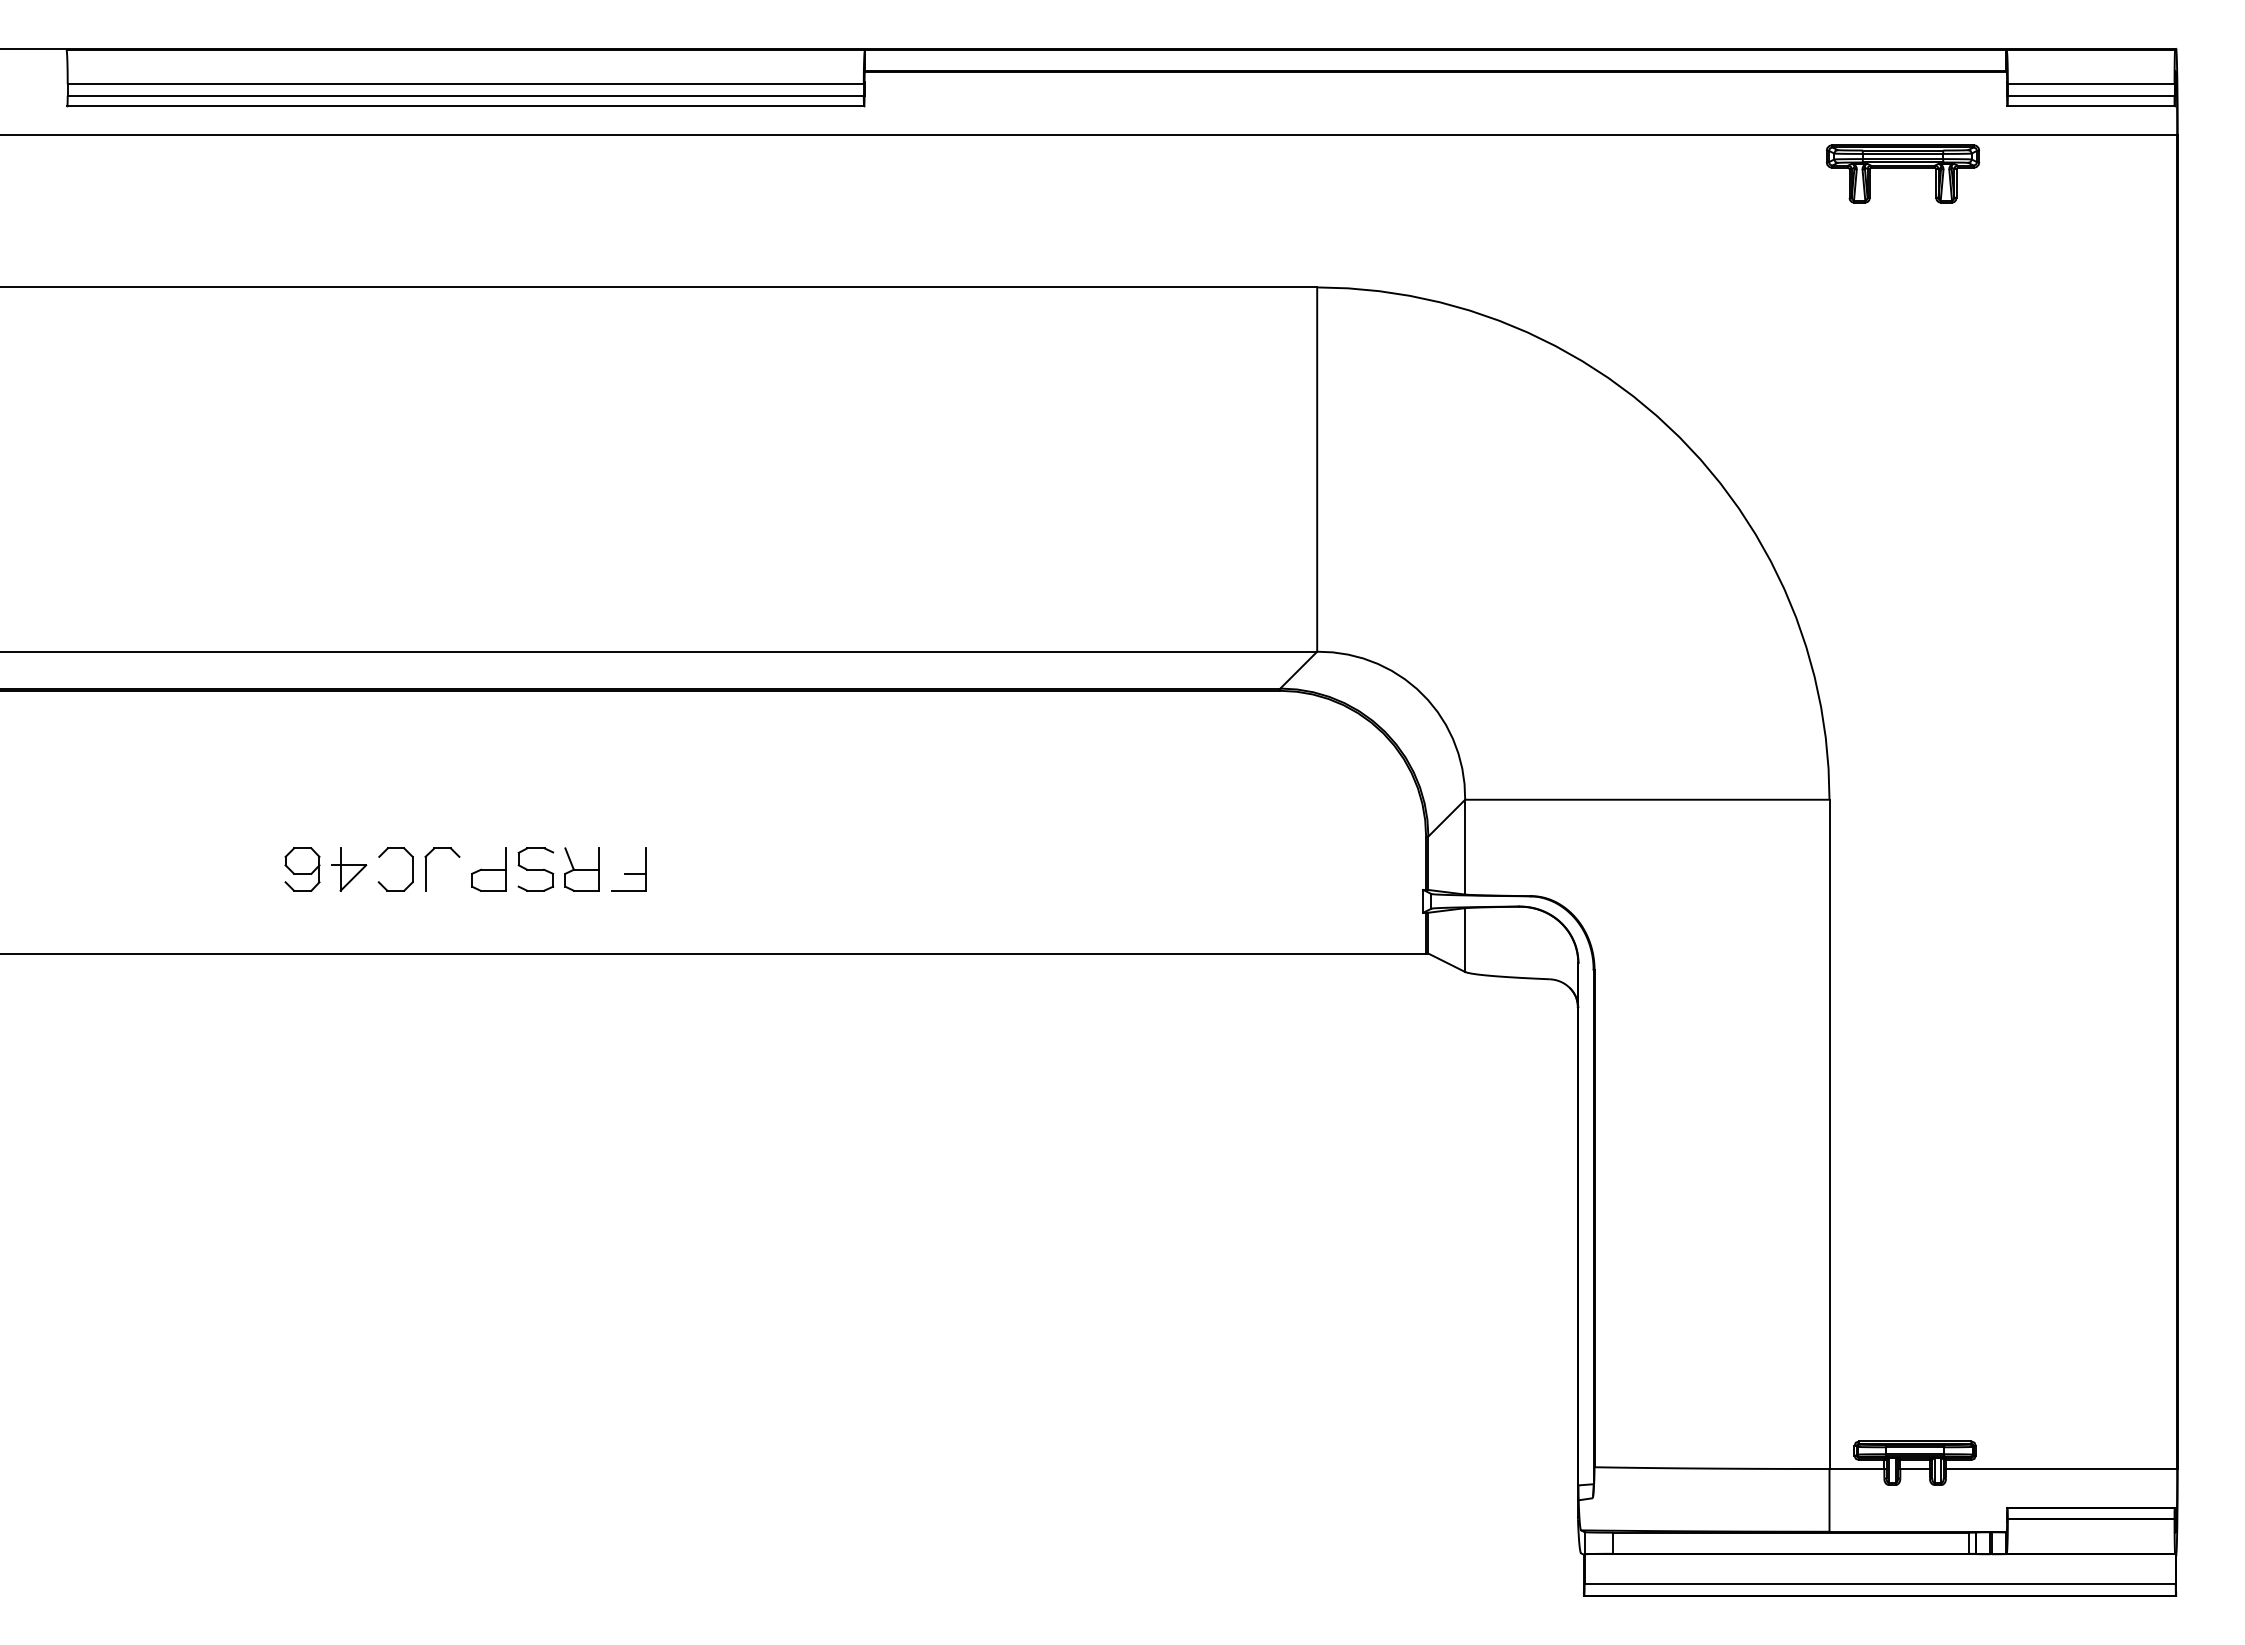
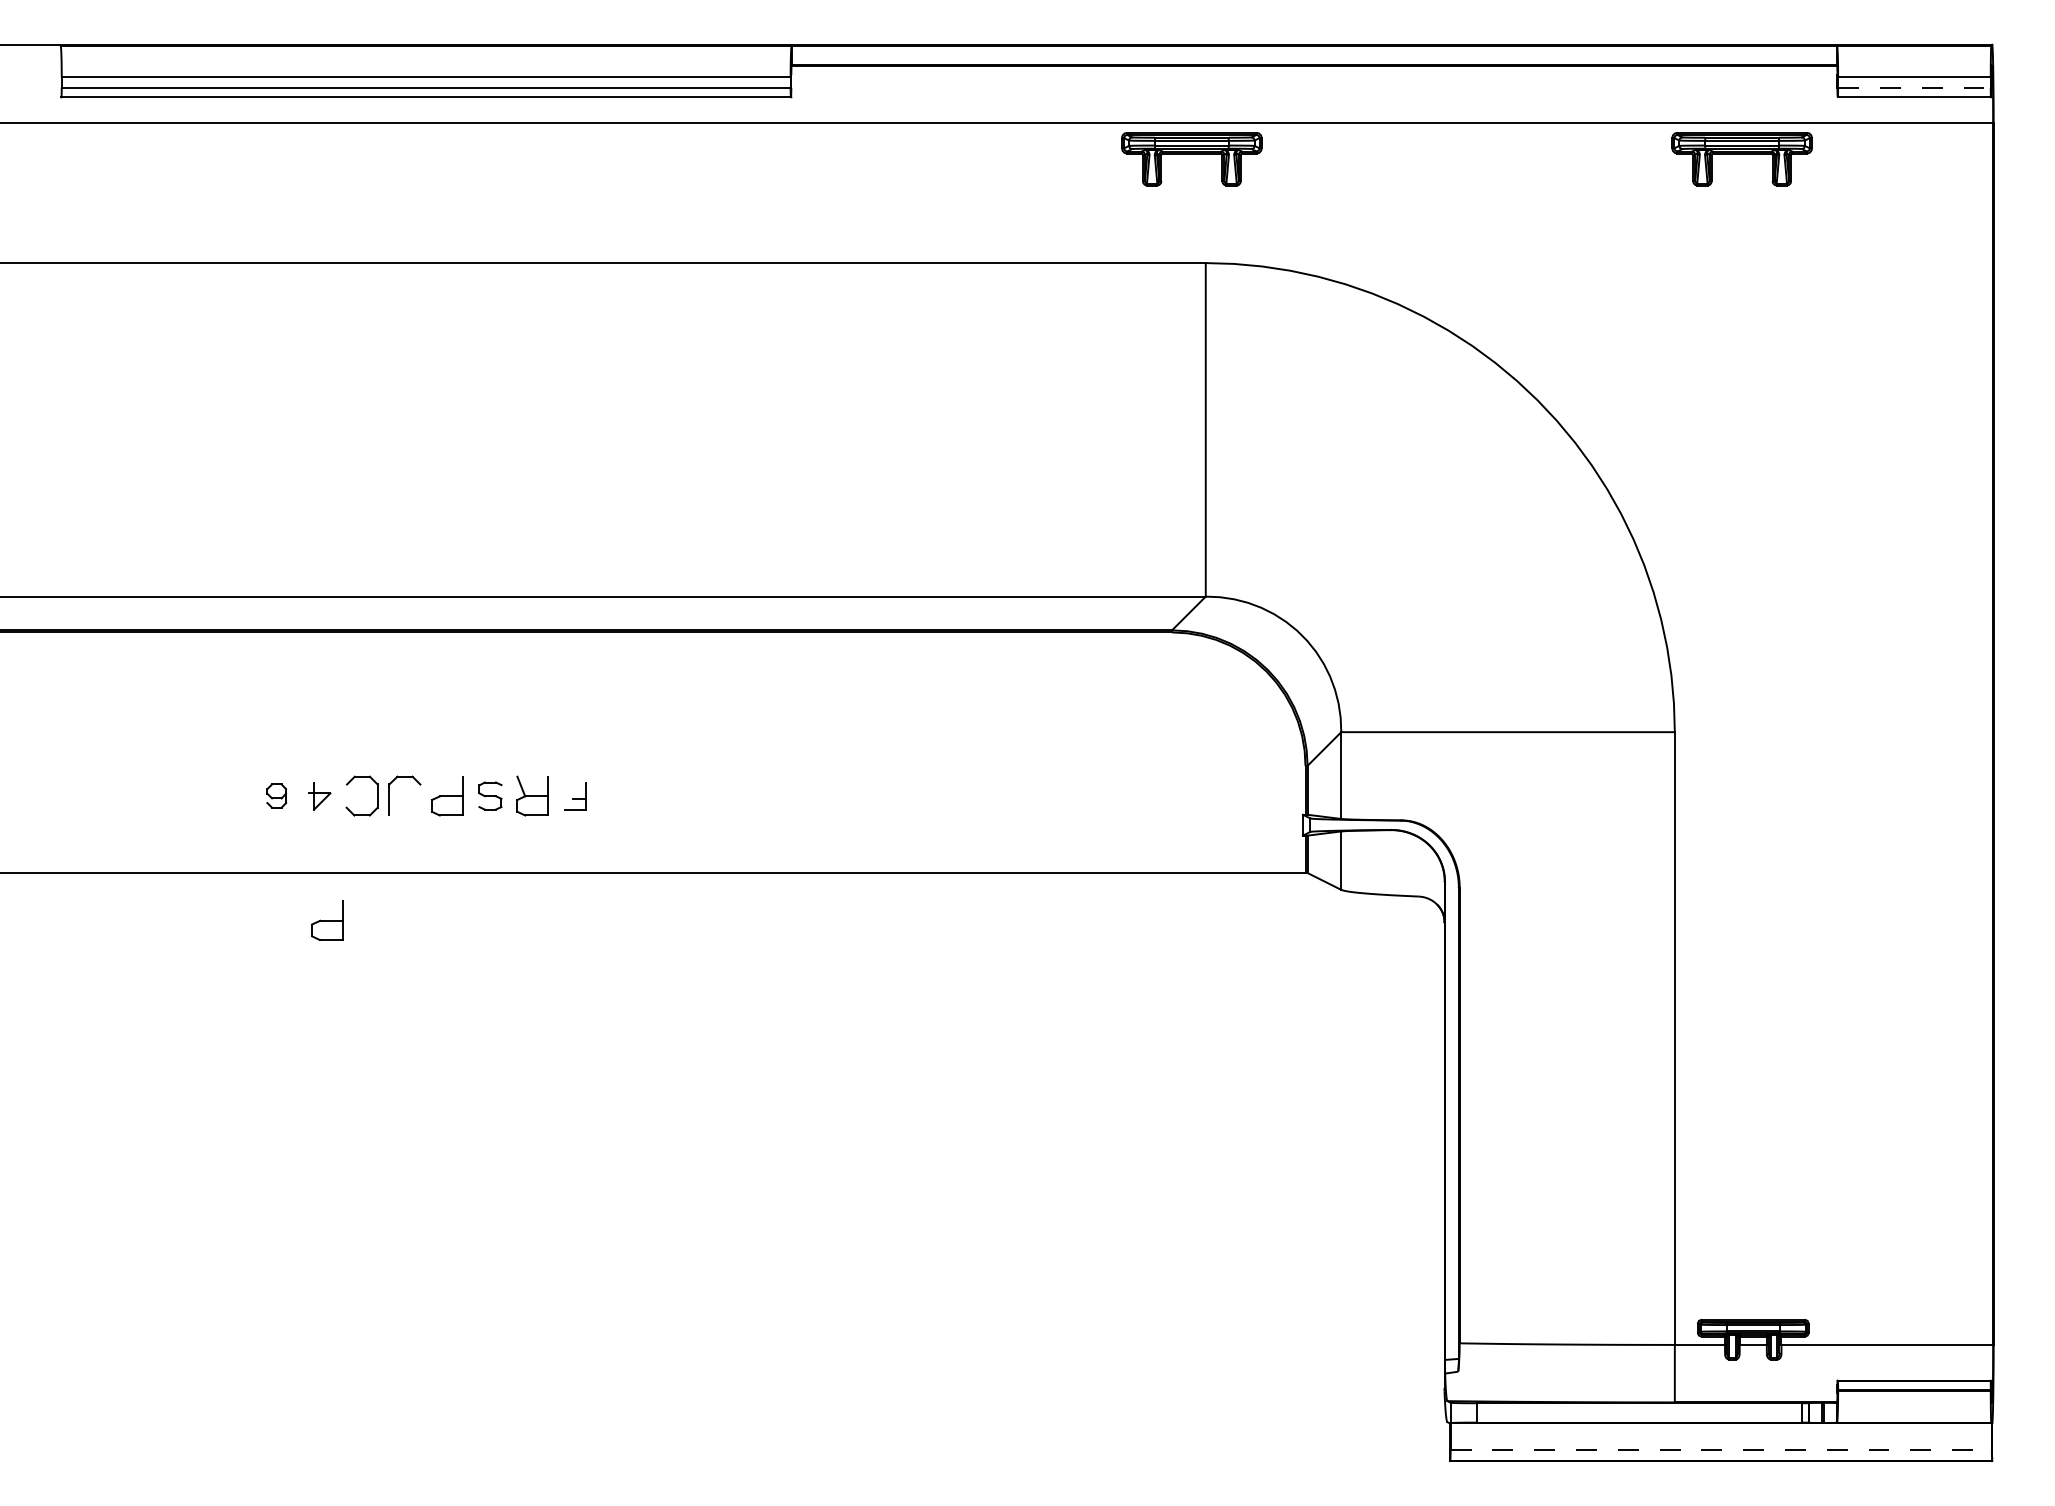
line: (2091, 95) -> (1914, 87), solid -> dashed
part: (1302, 173) -> (1192, 158), added
part: (302, 869) -> (276, 796), size x0.6
part: (349, 869) -> (319, 796), size x0.7
part: (535, 869) -> (490, 796), size x0.7
part: (628, 869) -> (575, 796), size x0.7
part: (357, 1005) -> (327, 920), added
line: (1880, 1584) -> (1721, 1450), solid -> dashed

